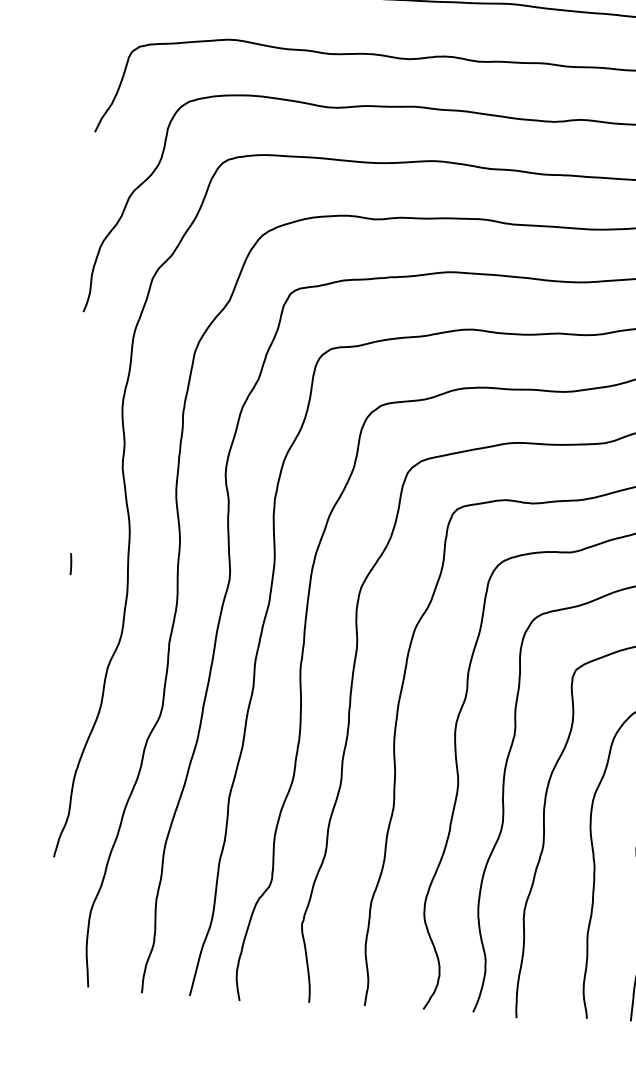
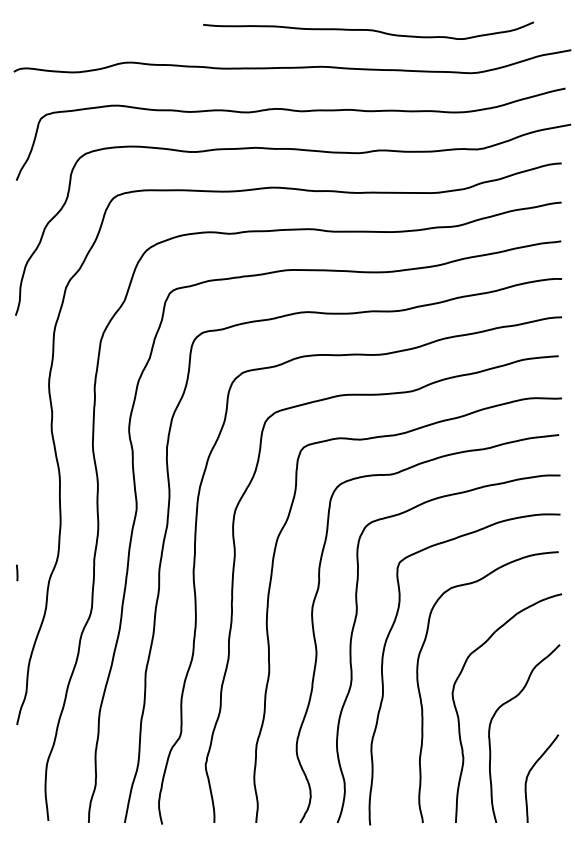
line: (71, 563) -> (17, 572), moved

